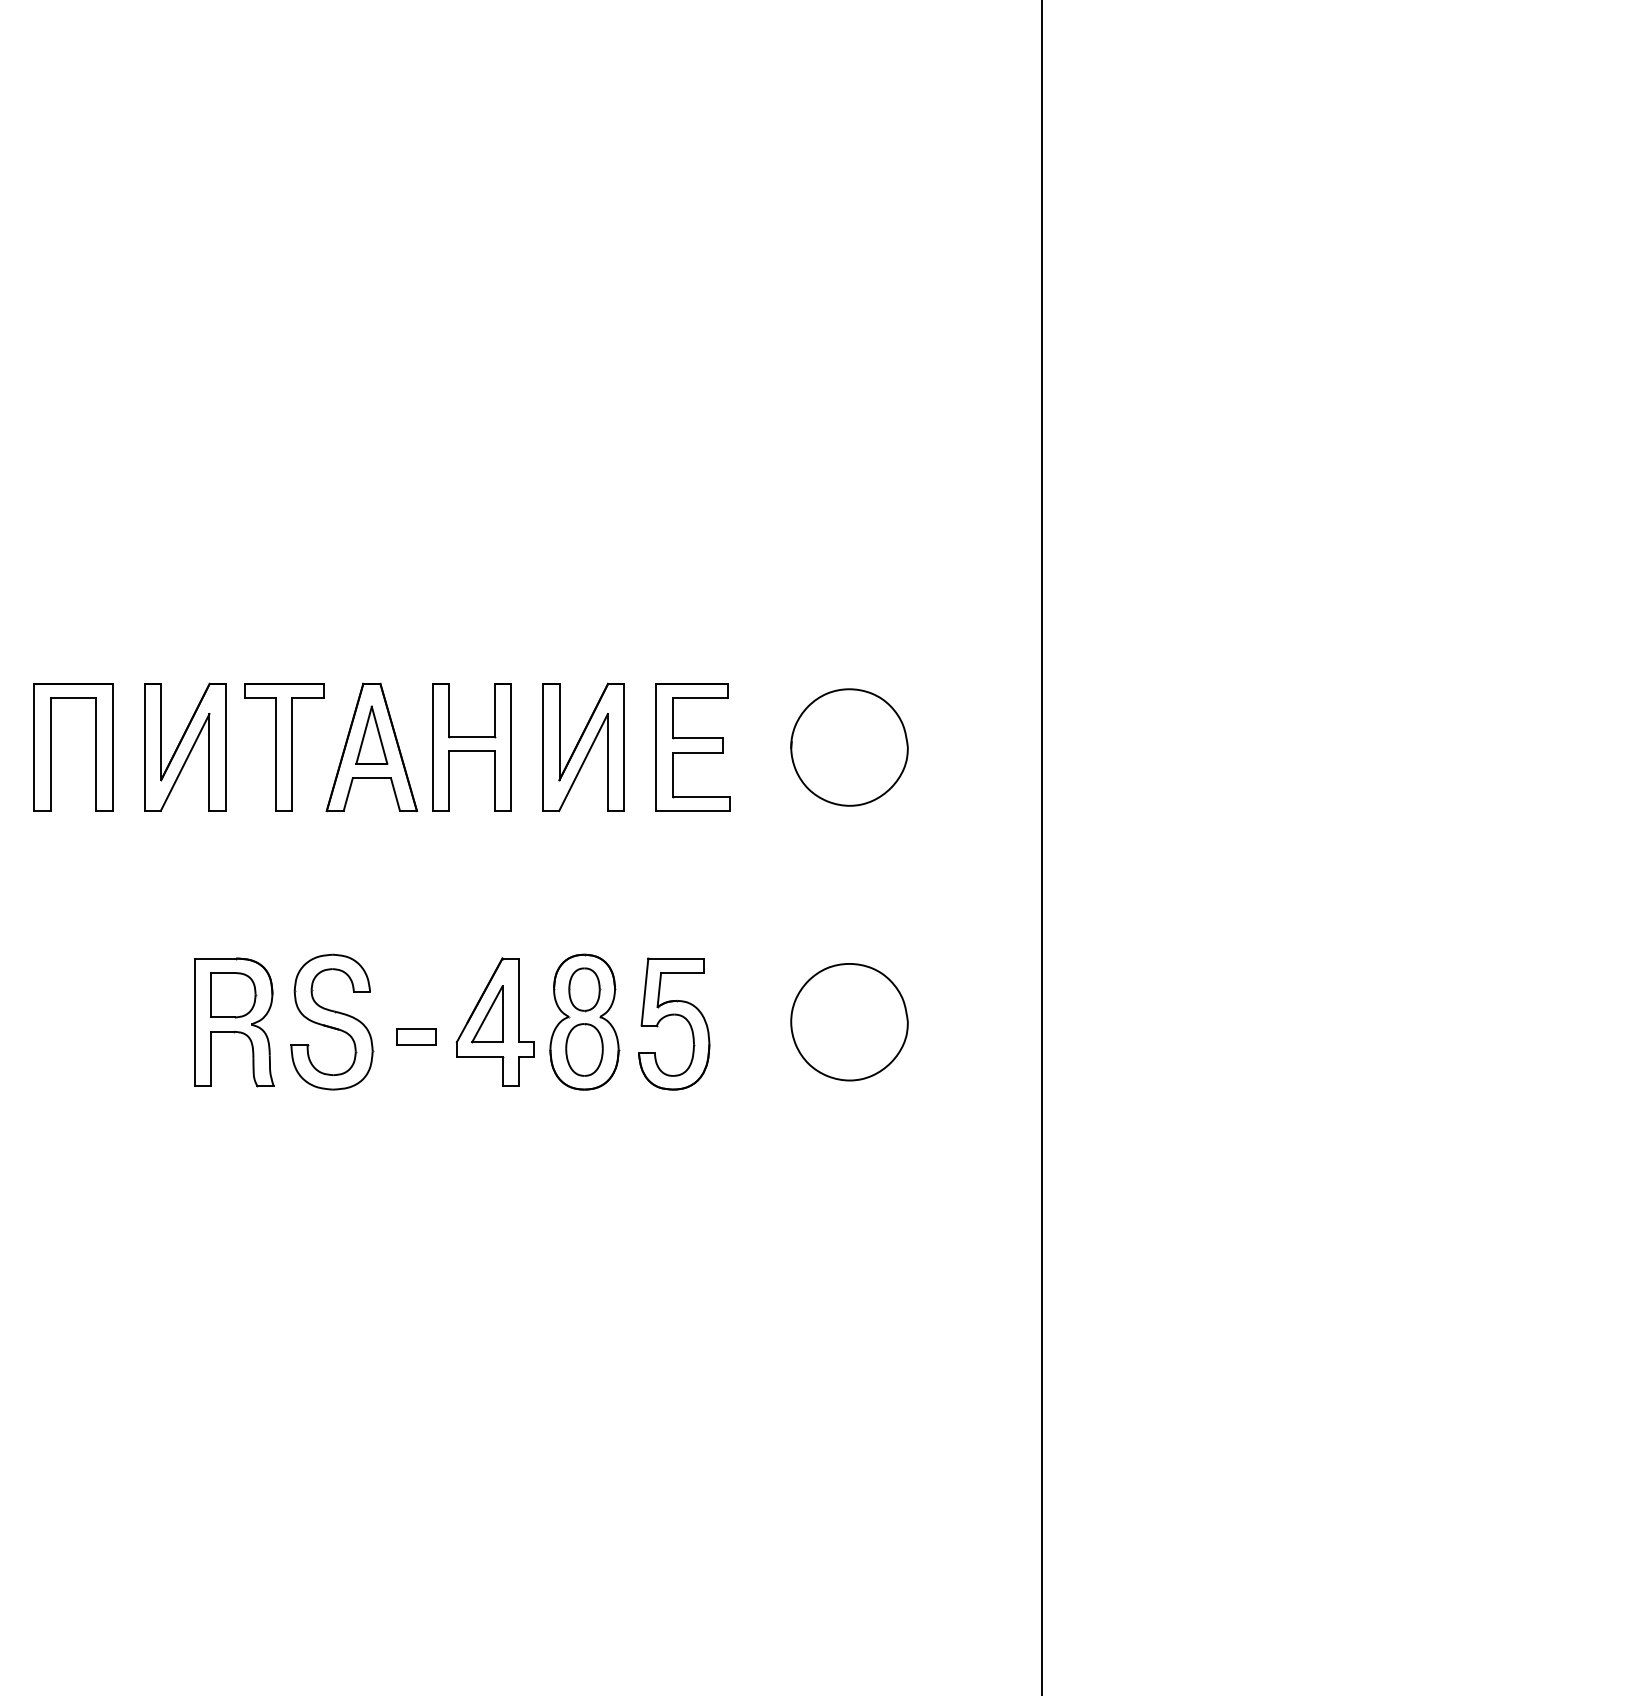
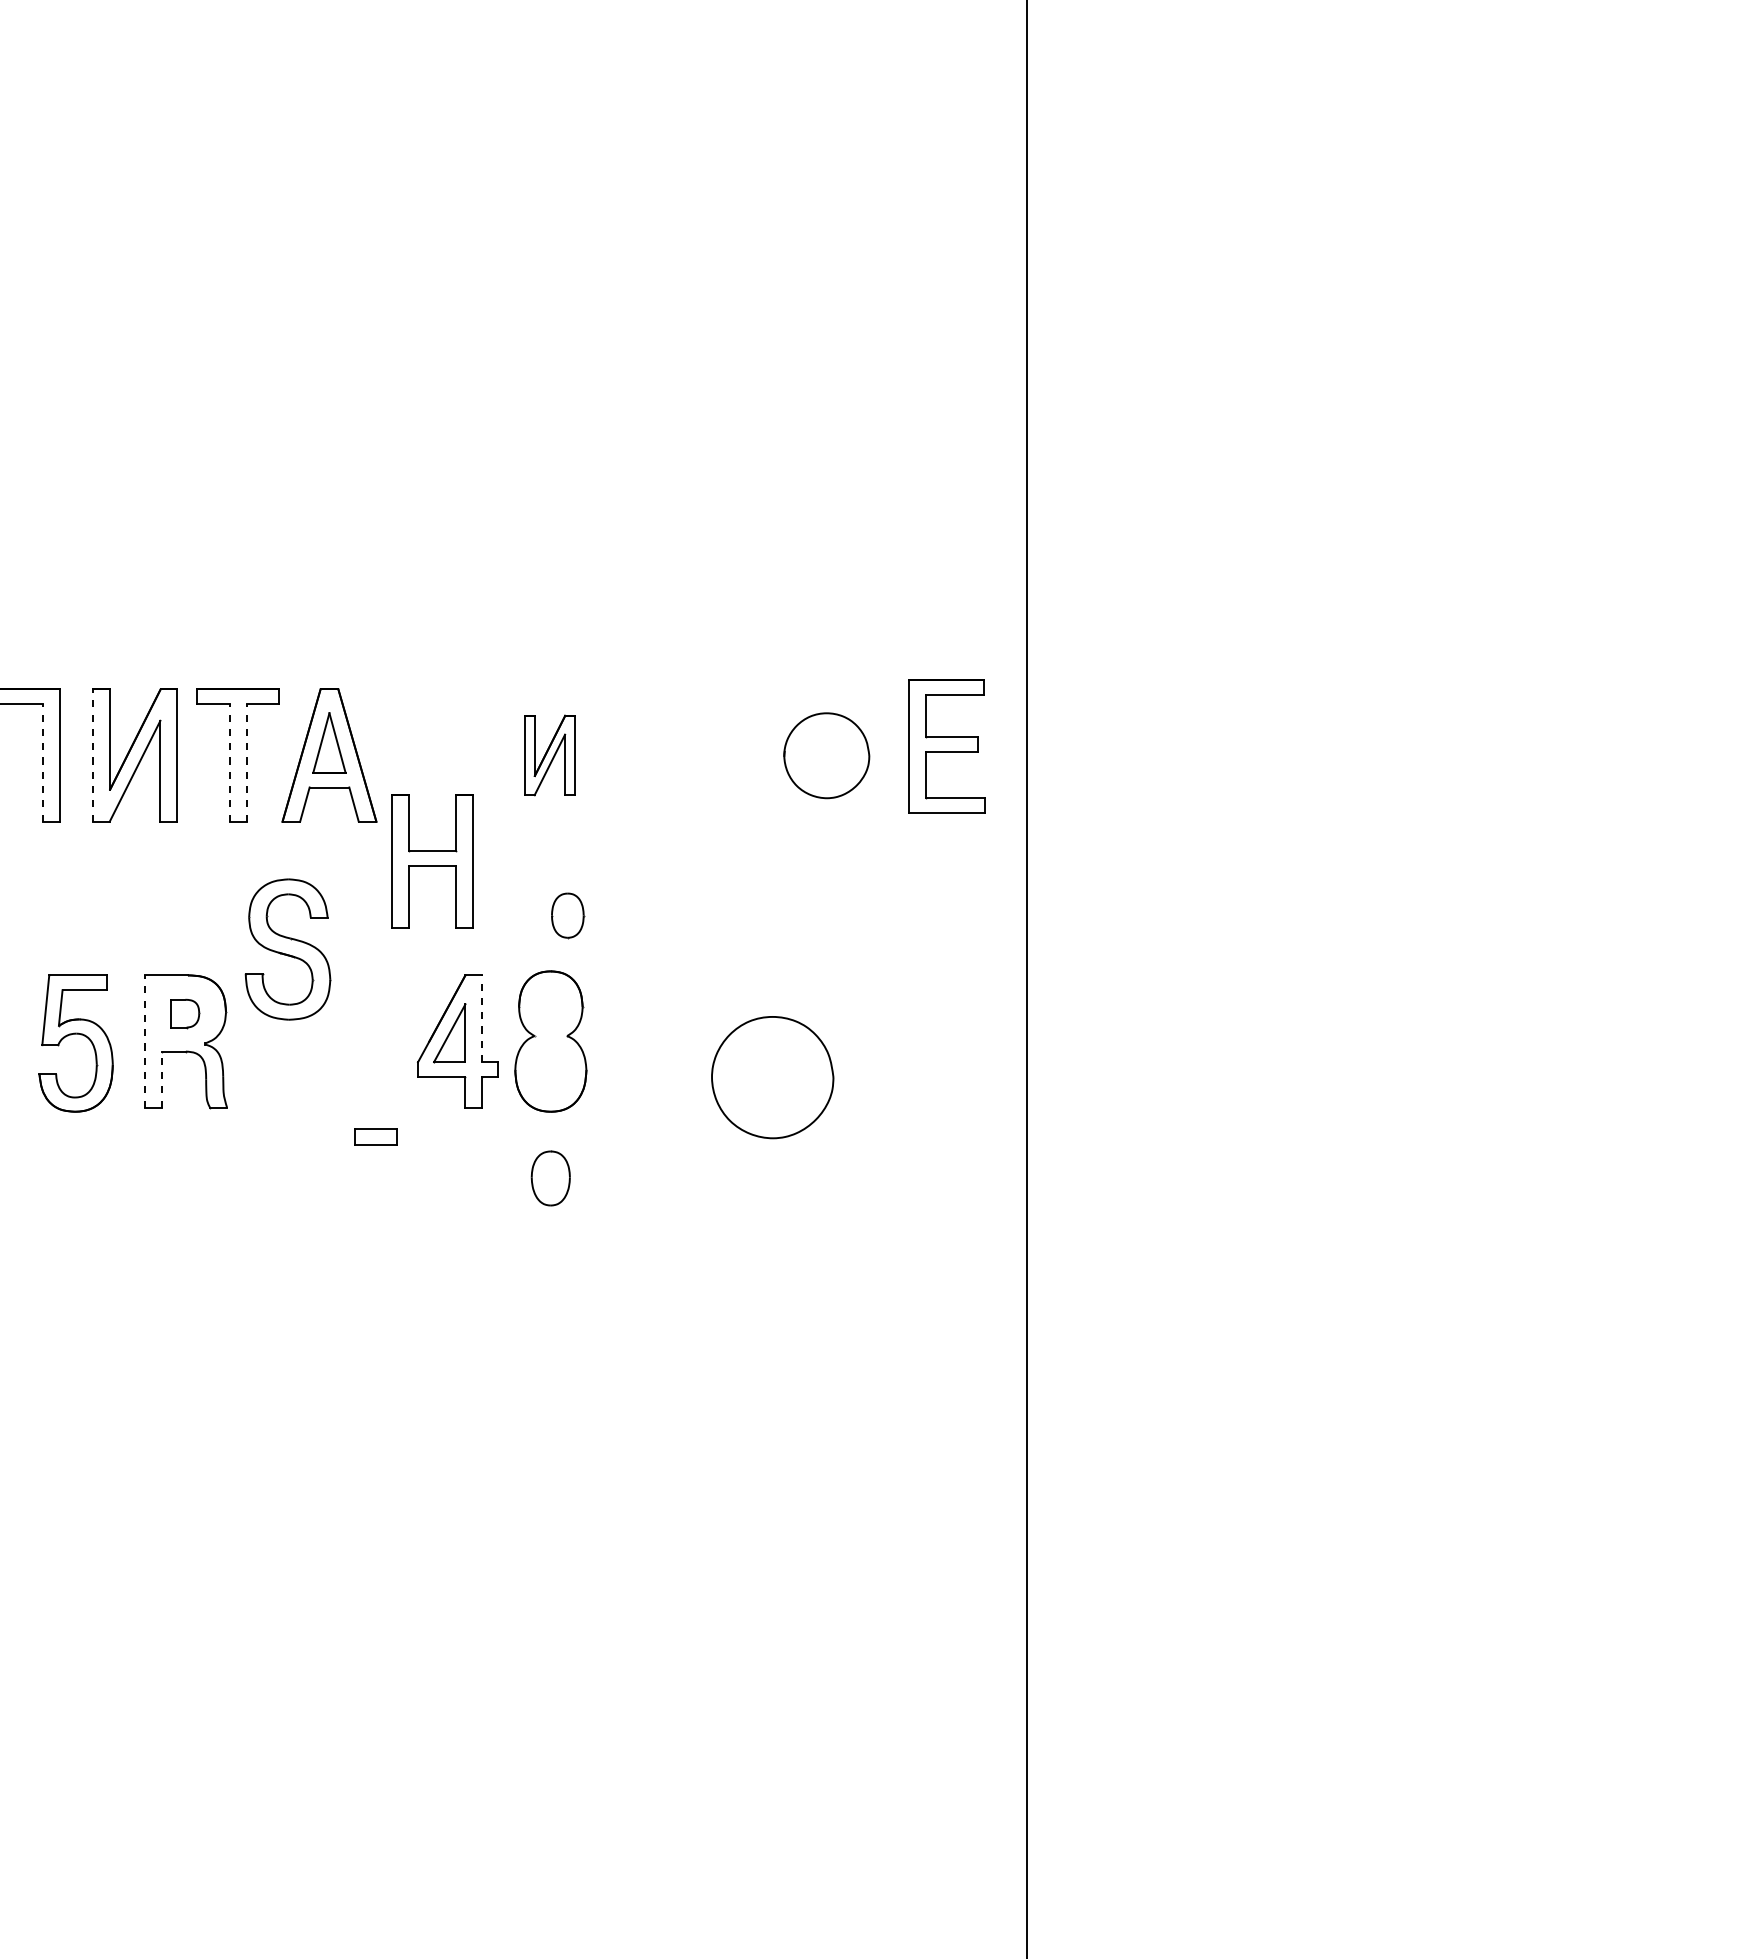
line: (145, 747) -> (93, 755), solid -> dashed
part: (471, 747) -> (432, 861), moved
part: (583, 747) -> (549, 755), size x0.6
part: (692, 747) -> (946, 746), moved
part: (849, 747) -> (826, 755), size x0.7
line: (96, 755) -> (42, 763), solid -> dashed
line: (275, 755) -> (229, 763), solid -> dashed
line: (292, 755) -> (246, 763), solid -> dashed
part: (585, 989) -> (568, 915), moved
part: (233, 995) -> (185, 1013), size x0.6
line: (518, 1000) -> (482, 1018), solid -> dashed
part: (669, 1016) -> (71, 1035), moved
line: (194, 1022) -> (144, 1041), solid -> dashed
part: (331, 1022) -> (287, 949), moved
part: (849, 1022) -> (772, 1077), moved
part: (416, 1036) -> (375, 1136), moved
part: (584, 1049) -> (550, 1178), moved
line: (210, 1058) -> (161, 1079), solid -> dashed

